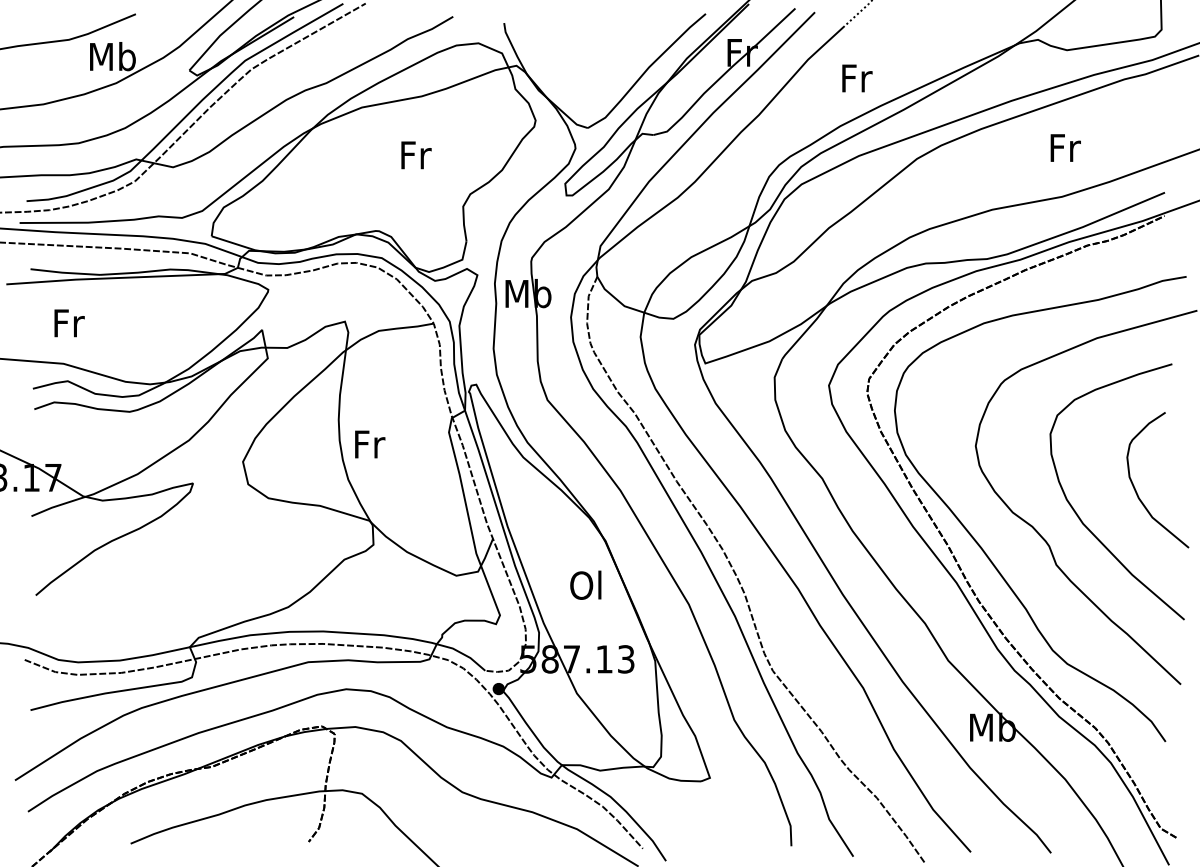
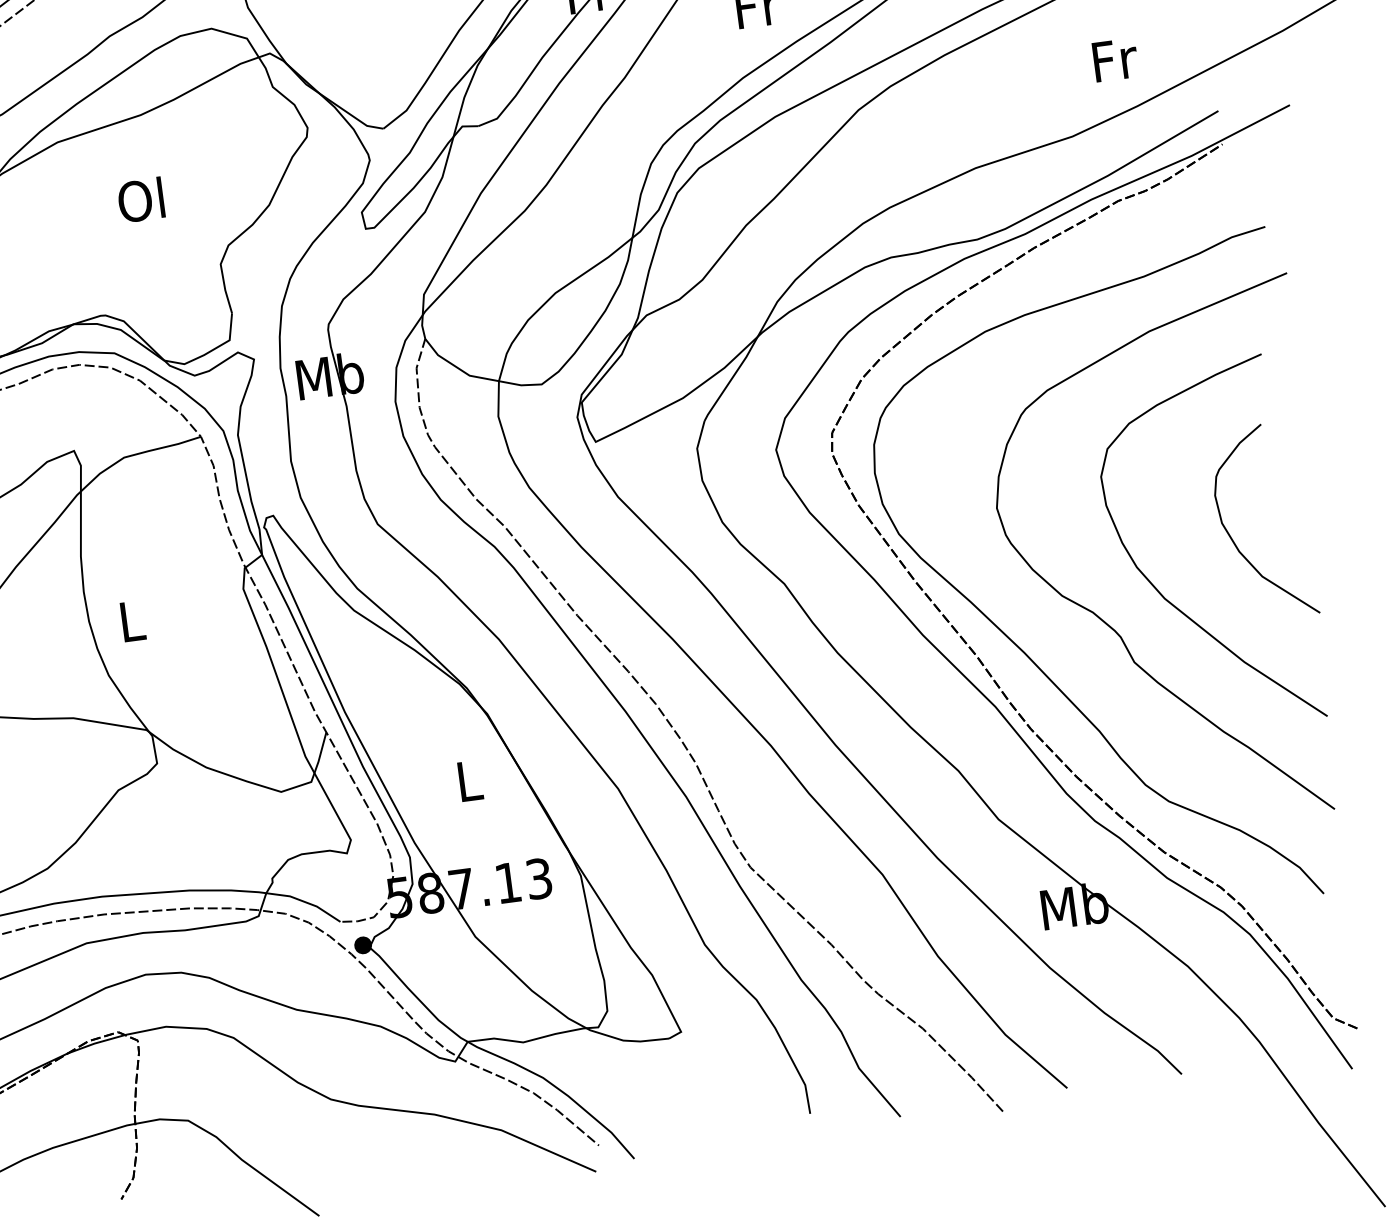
text: (1065, 147) -> (1115, 59), moved
text: (414, 154) -> (141, 199), Fr -> Ol
text: (370, 444) -> (133, 621), Fr -> L
text: (585, 584) -> (466, 779), Ol -> L

